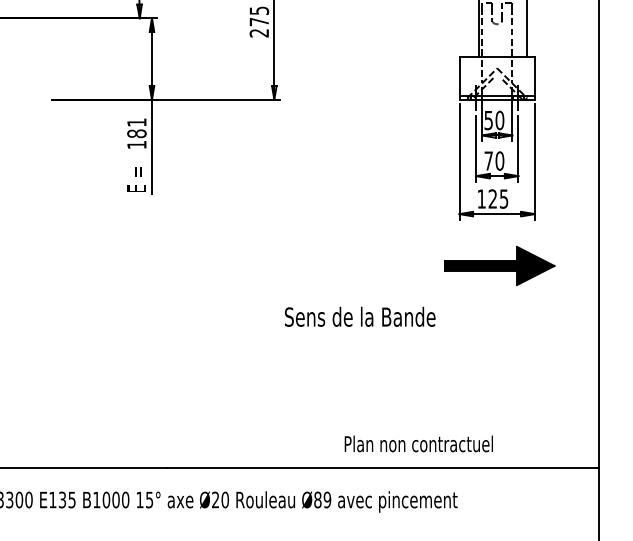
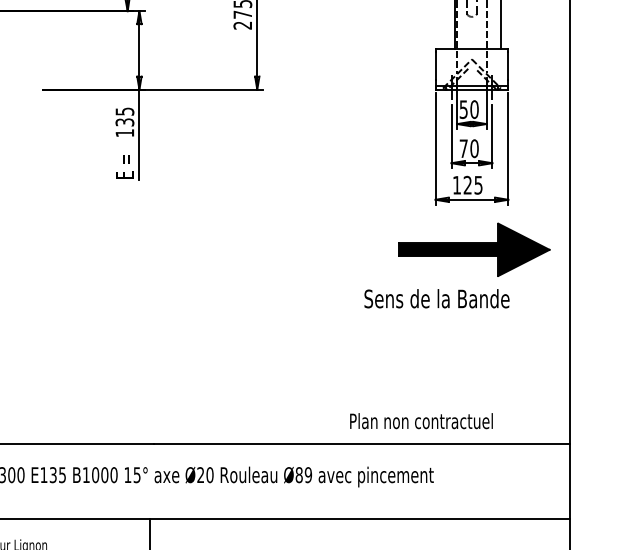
text: (136, 127) -> (124, 116), 181 -> 135
part: (499, 265) -> (474, 249), size x1.43
text: (359, 316) -> (436, 298), moved
text: (418, 444) -> (421, 421), moved

